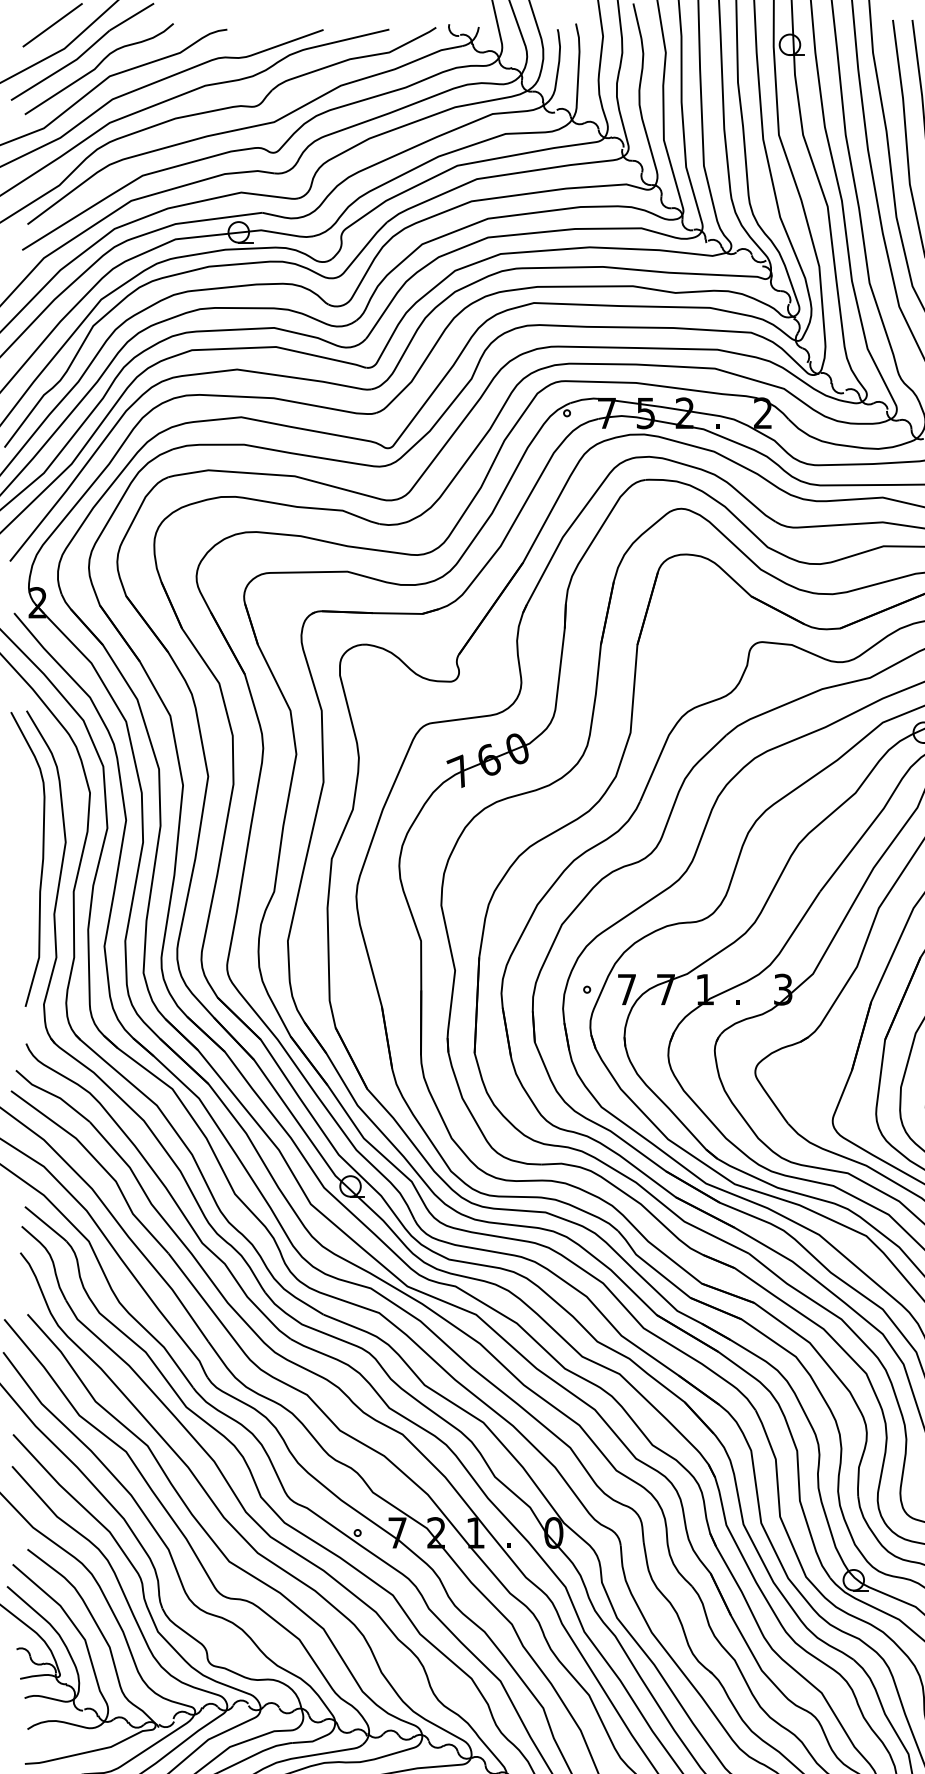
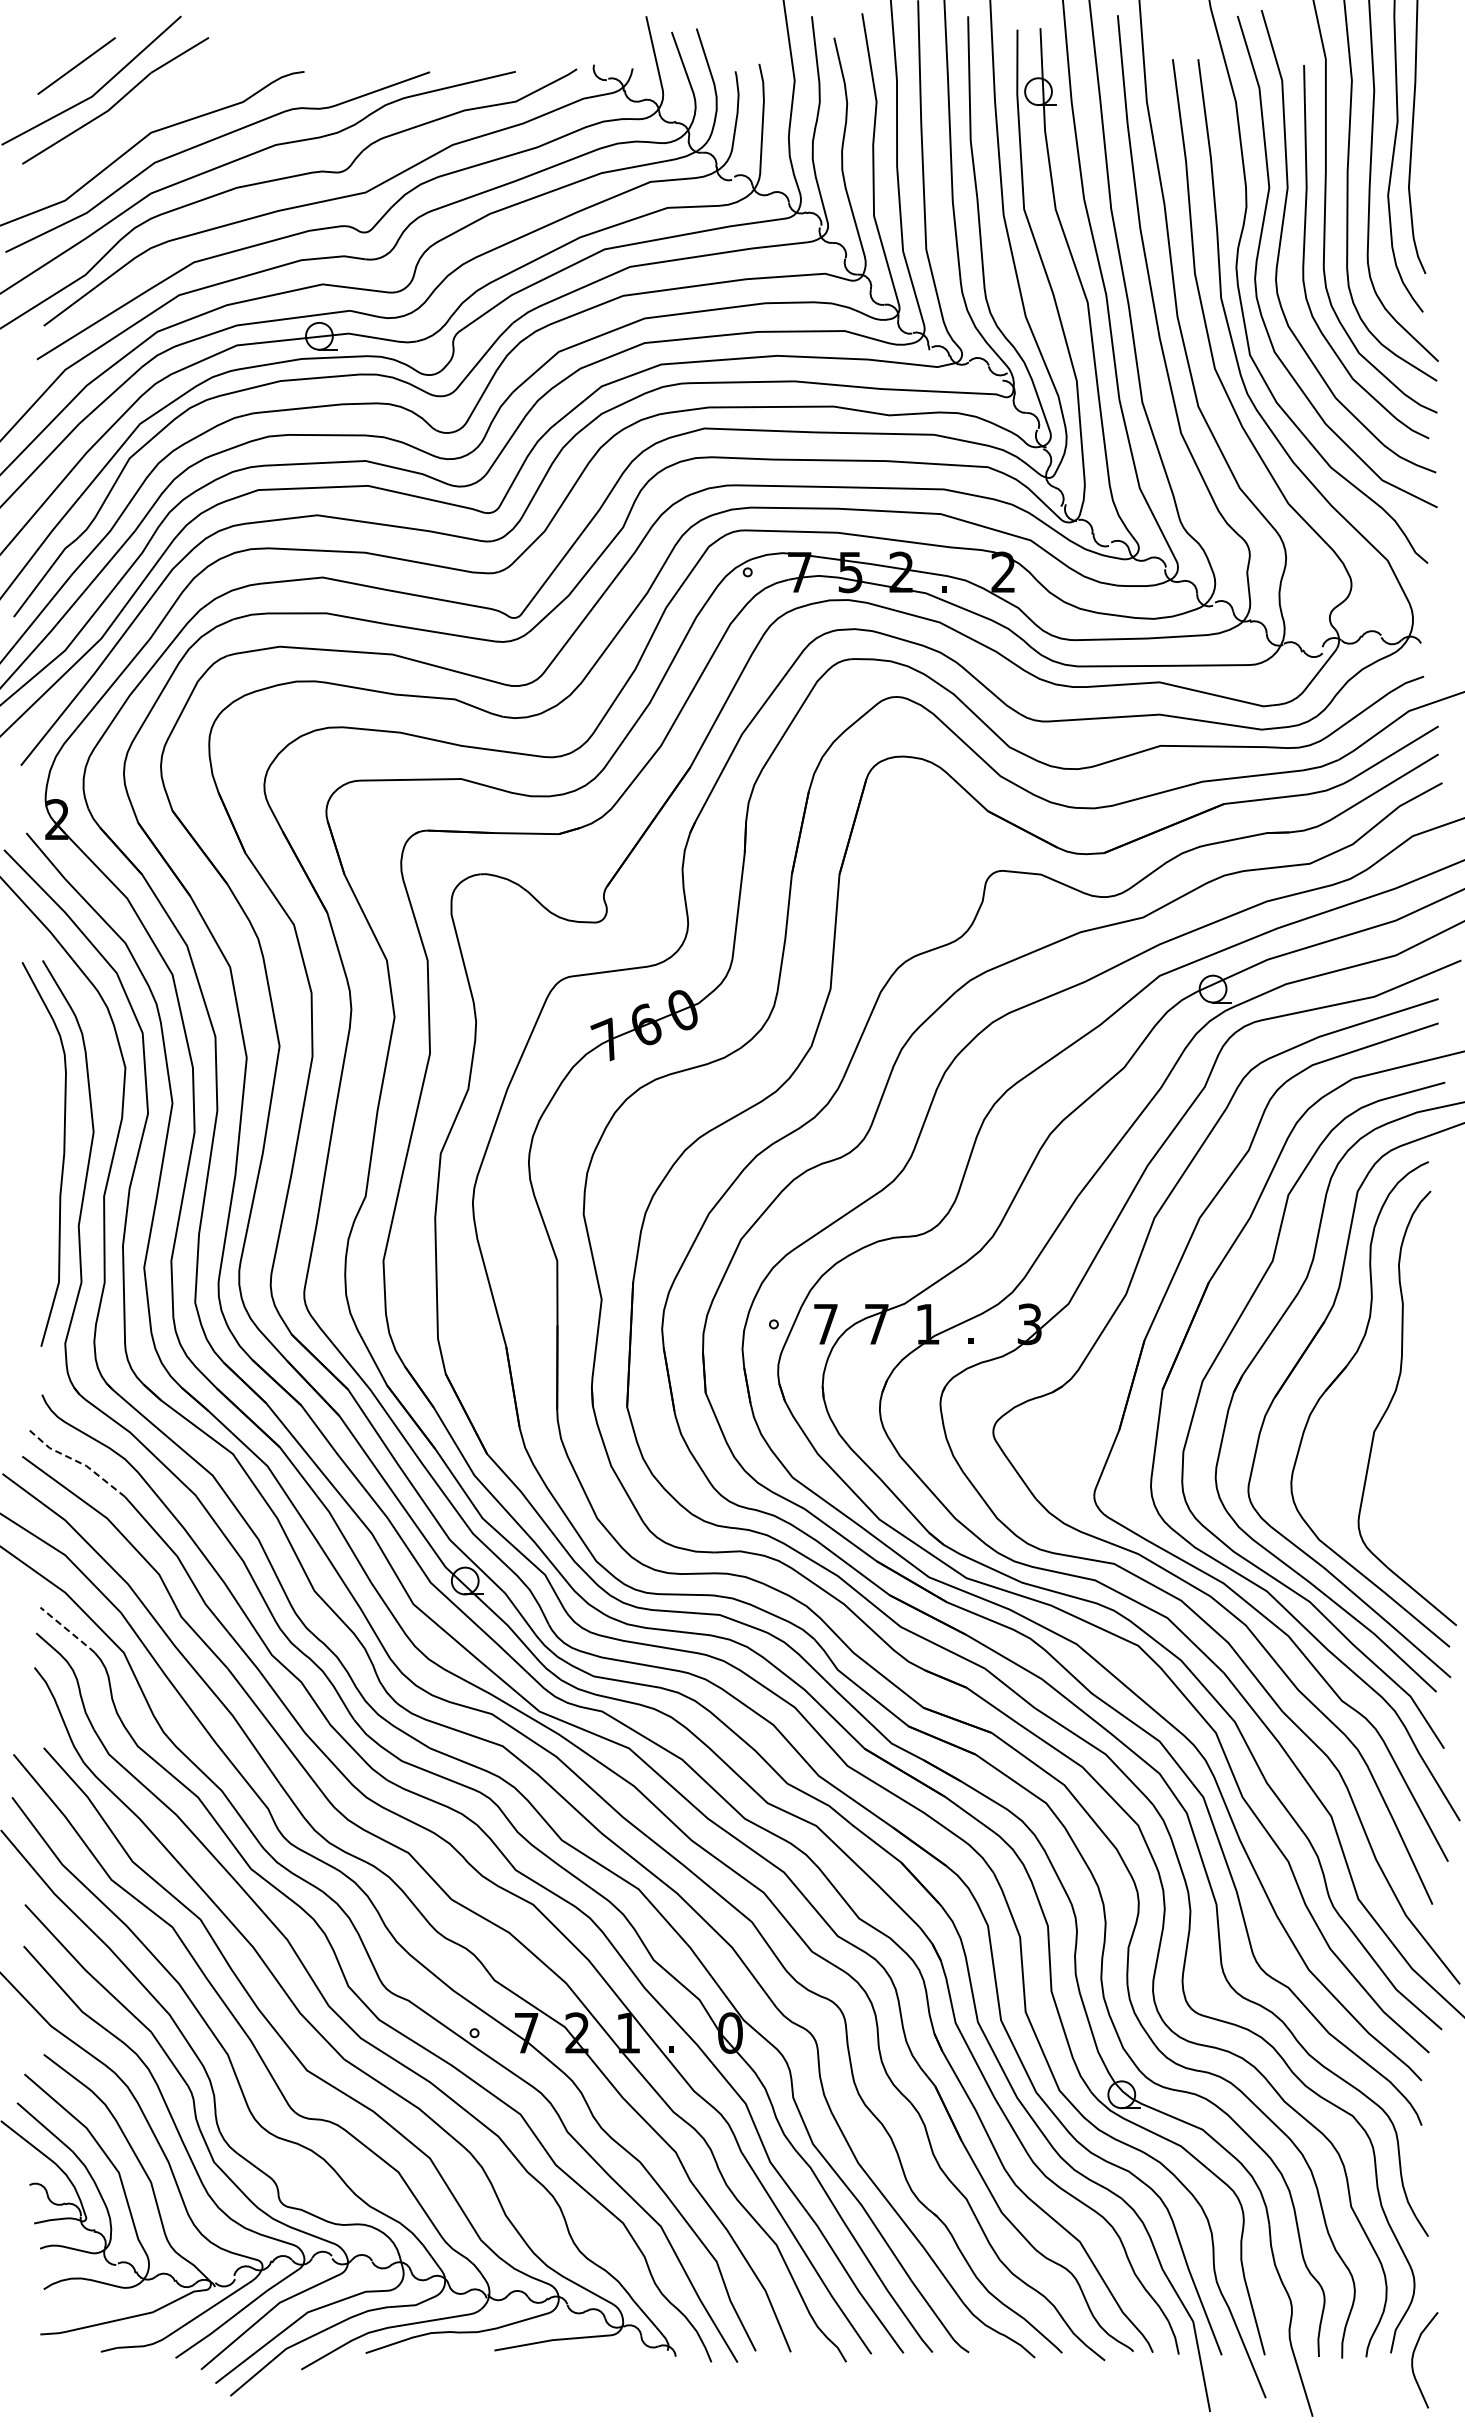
curve: (97, 66) -> (135, 120), removed
line: (53, 1094) -> (77, 1461), solid -> dashed
line: (46, 1224) -> (68, 1630), solid -> dashed

